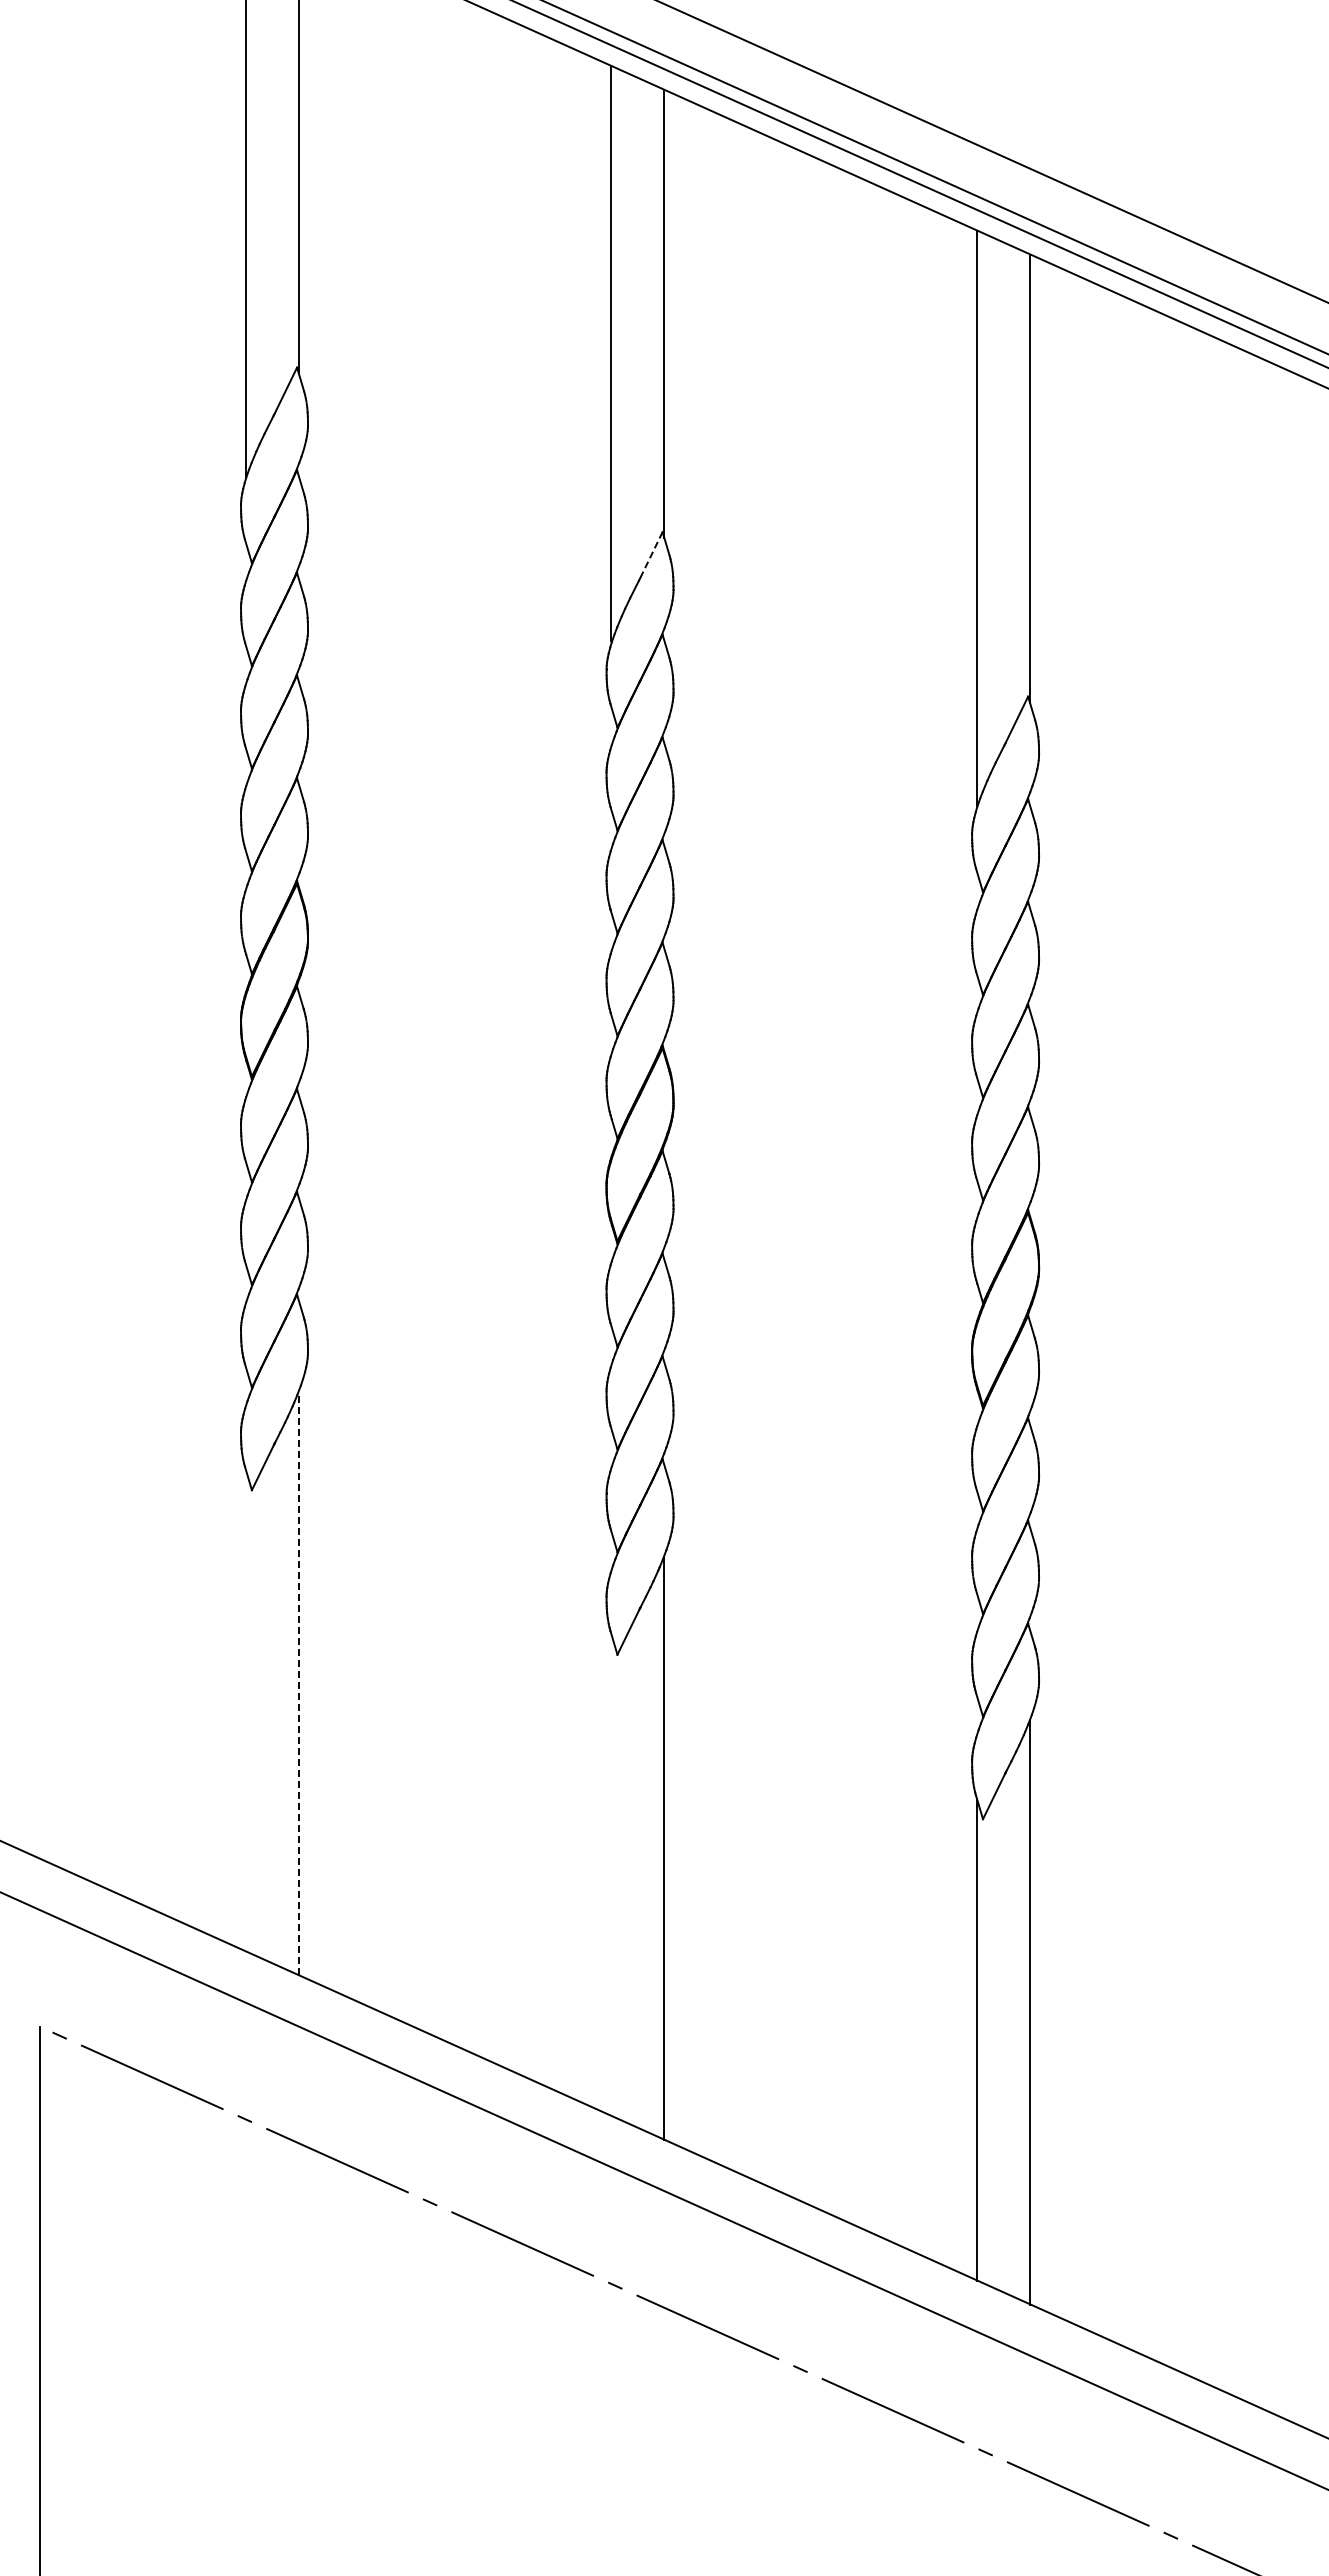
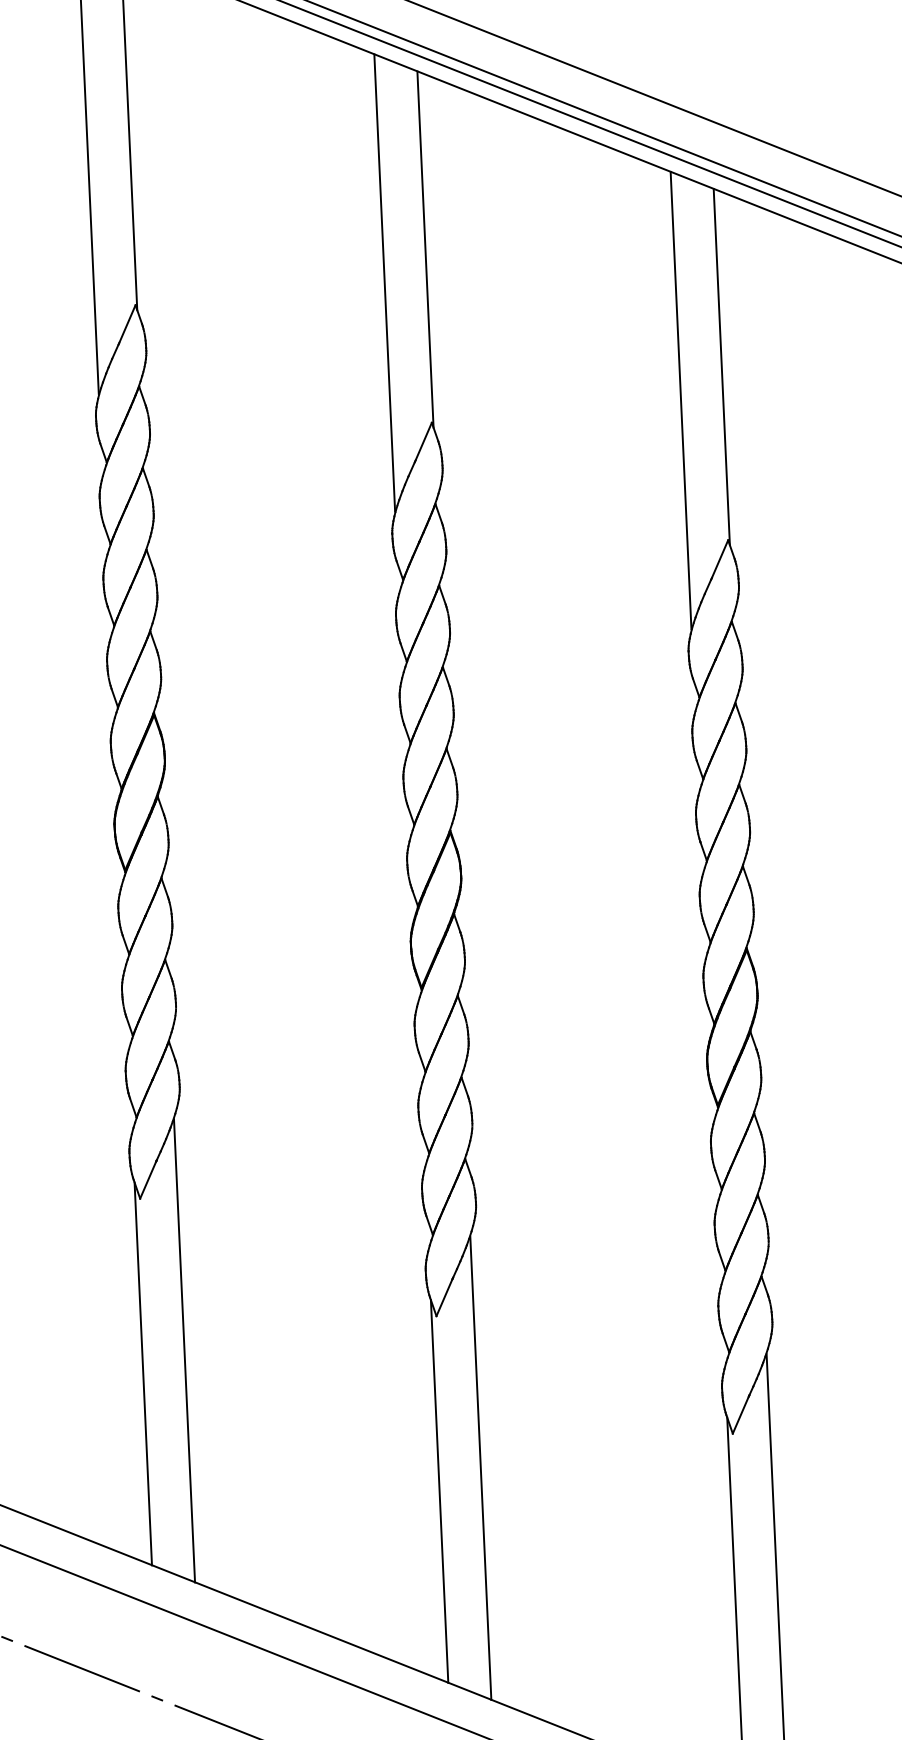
line: (651, 555) -> (423, 441), dashed -> solid
line: (298, 1683) -> (184, 1350), dashed -> solid
line: (245, 1710) -> (143, 1373), added
line: (611, 1875) -> (439, 1491), added

